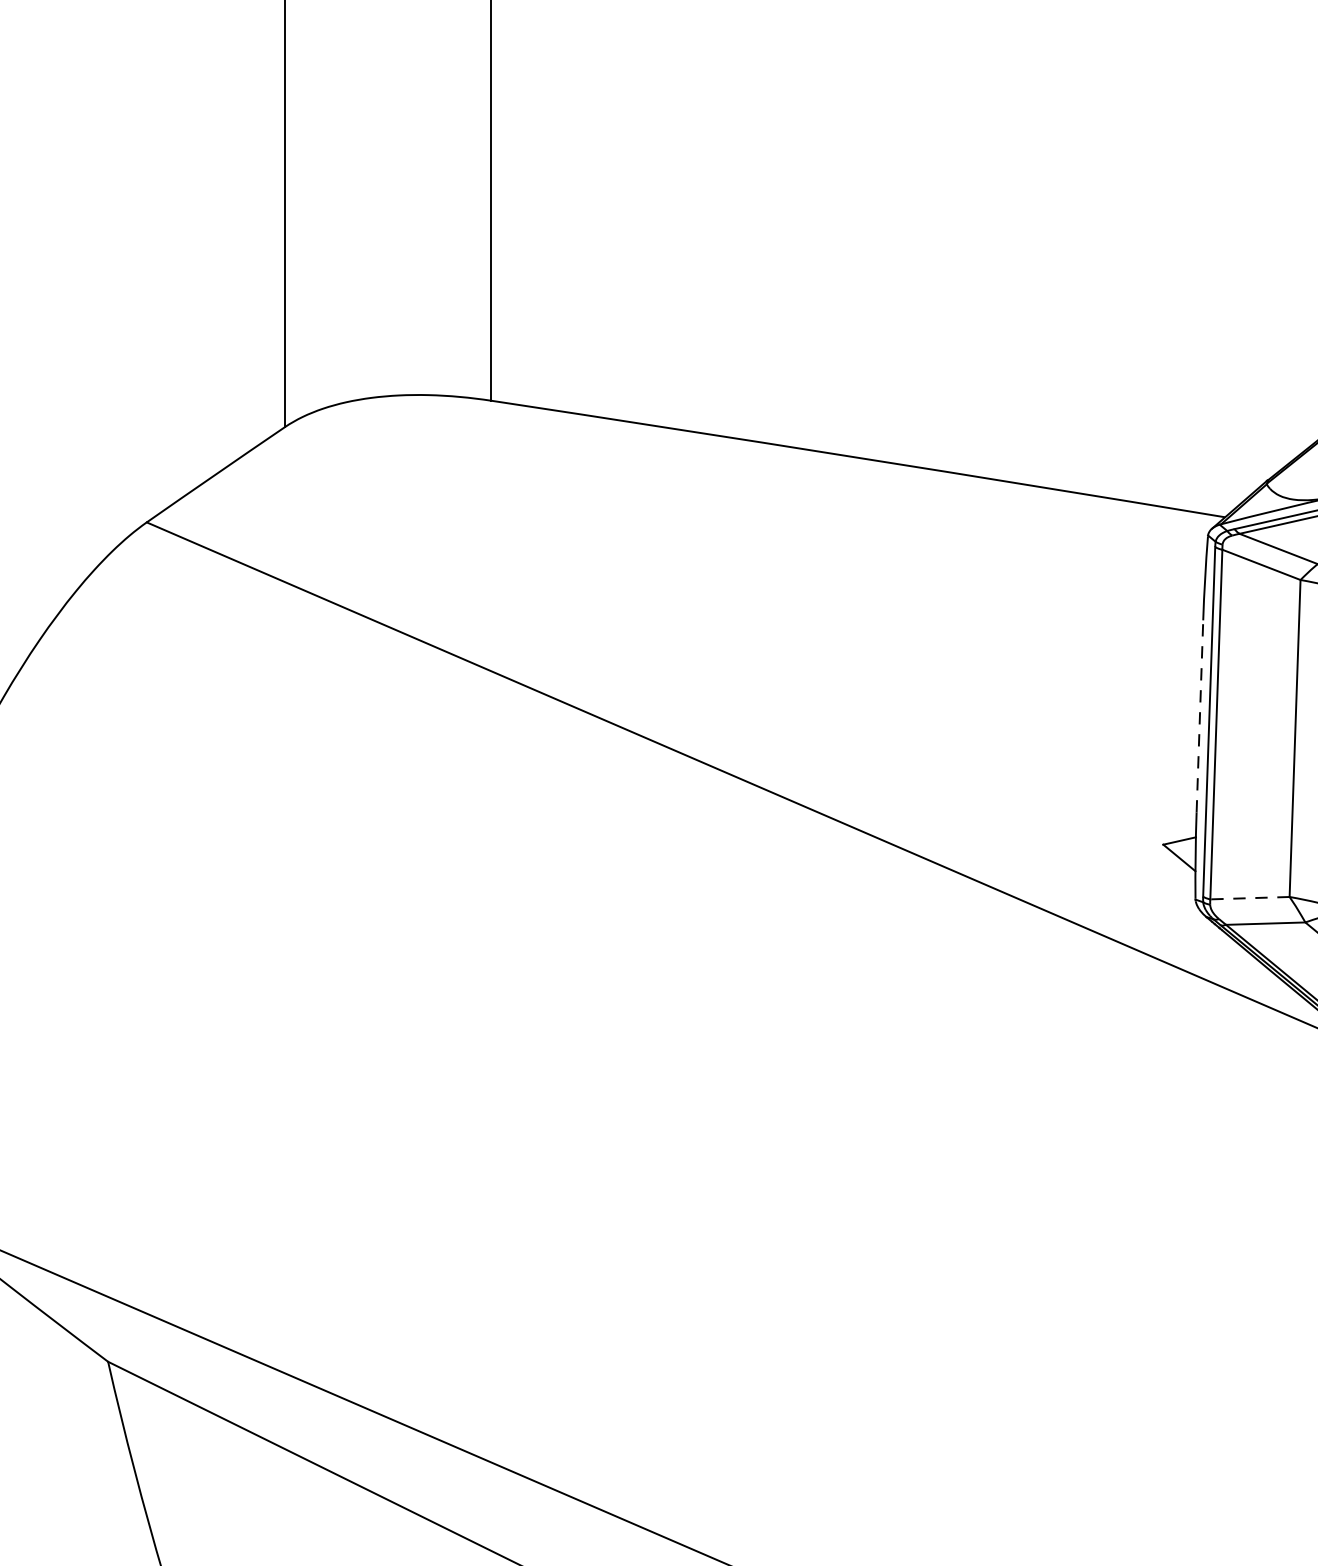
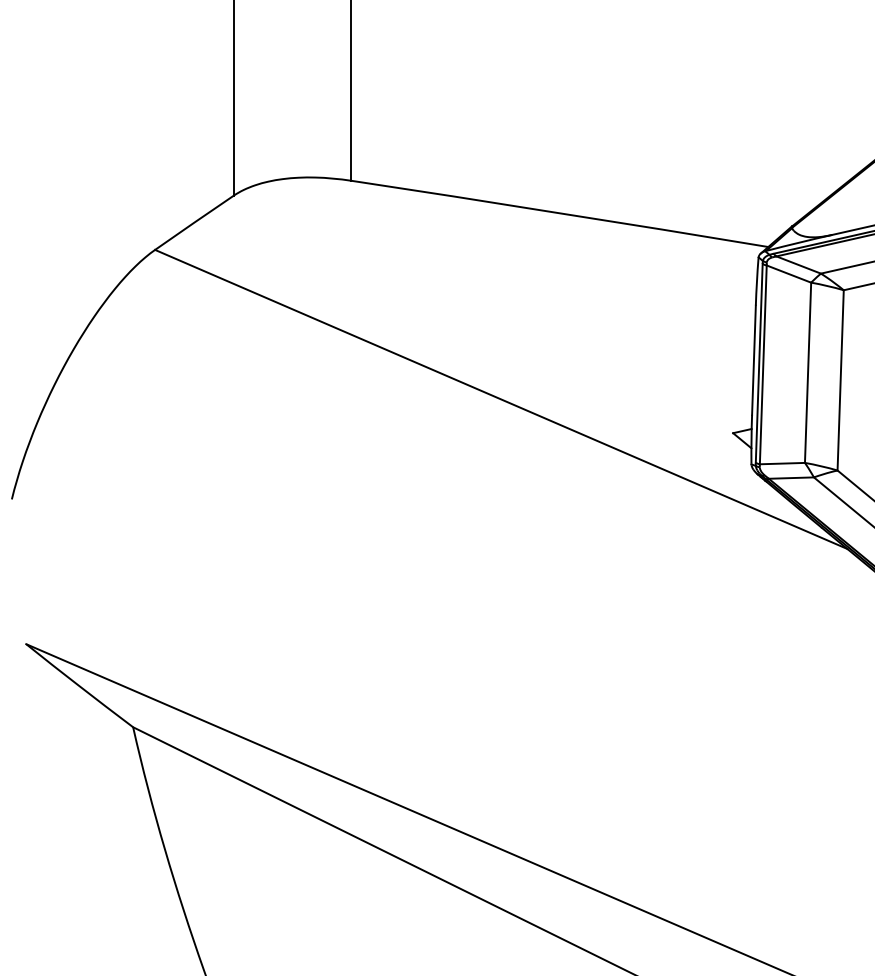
line: (1199, 716) -> (753, 360), dashed -> solid
line: (1250, 897) -> (782, 463), dashed -> solid

